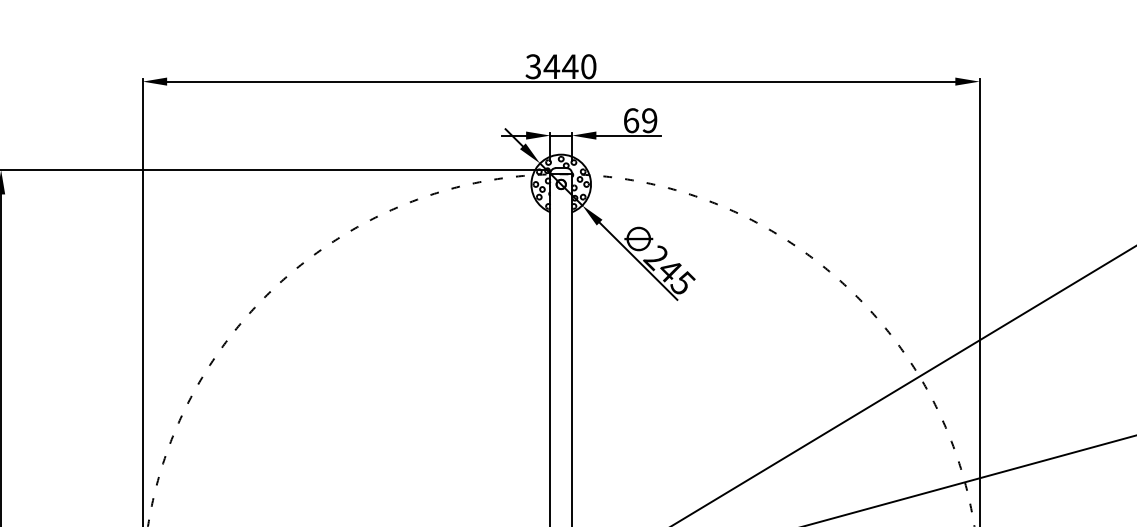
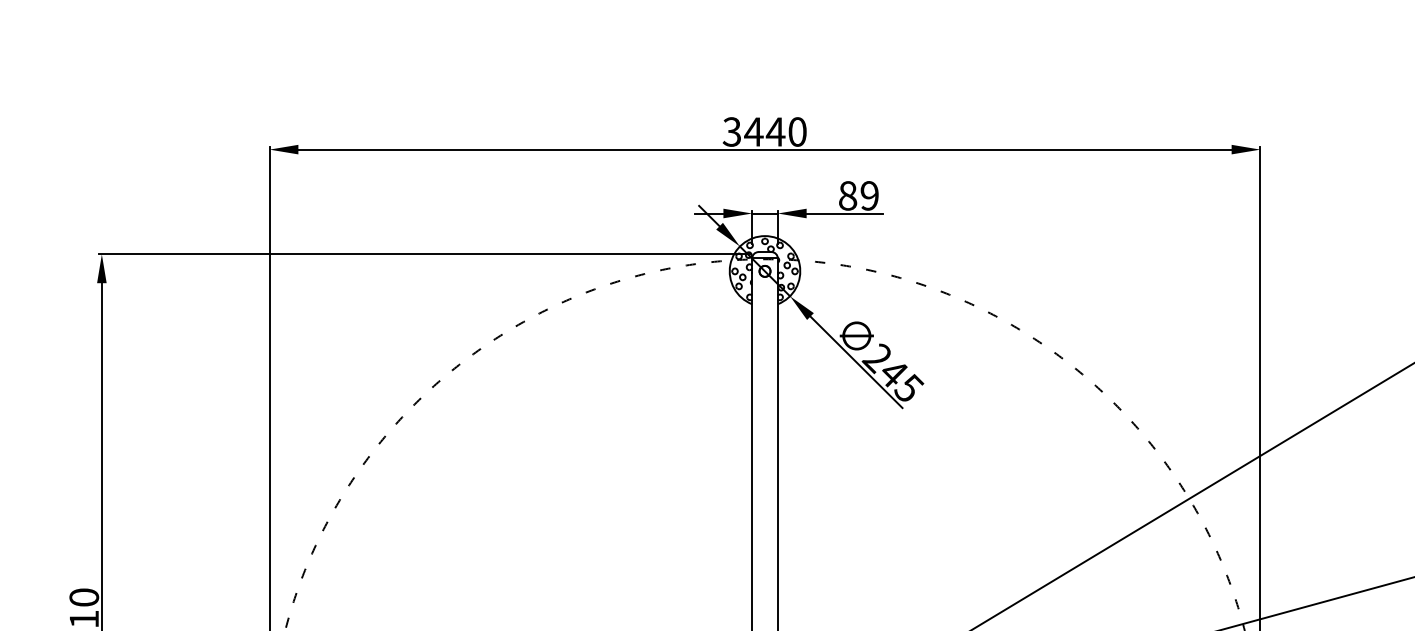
text: (631, 120) -> (848, 195), 69 -> 89

